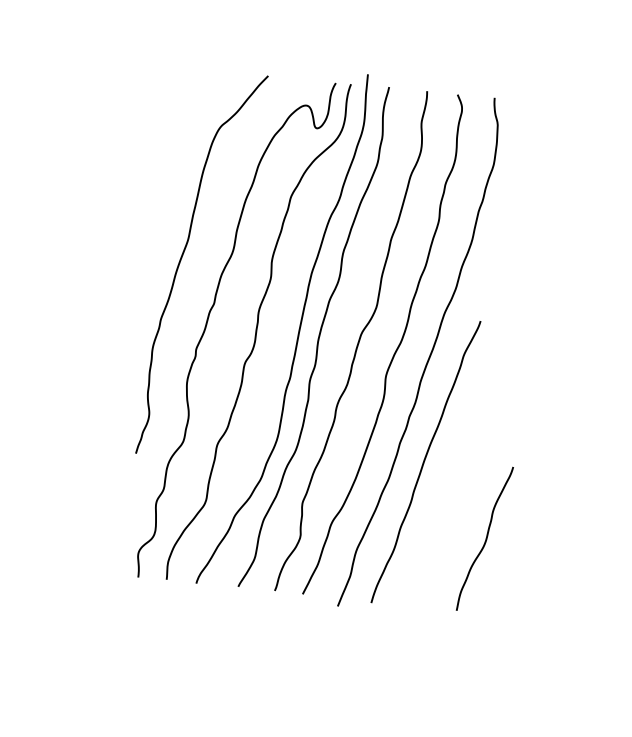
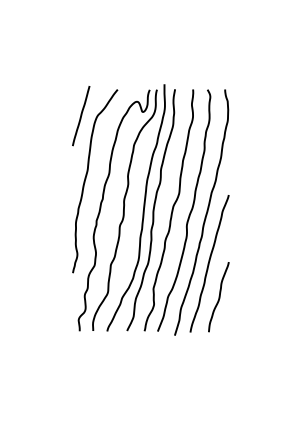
line: (186, 125) -> (81, 116), added
curve: (484, 539) -> (218, 297), moved

